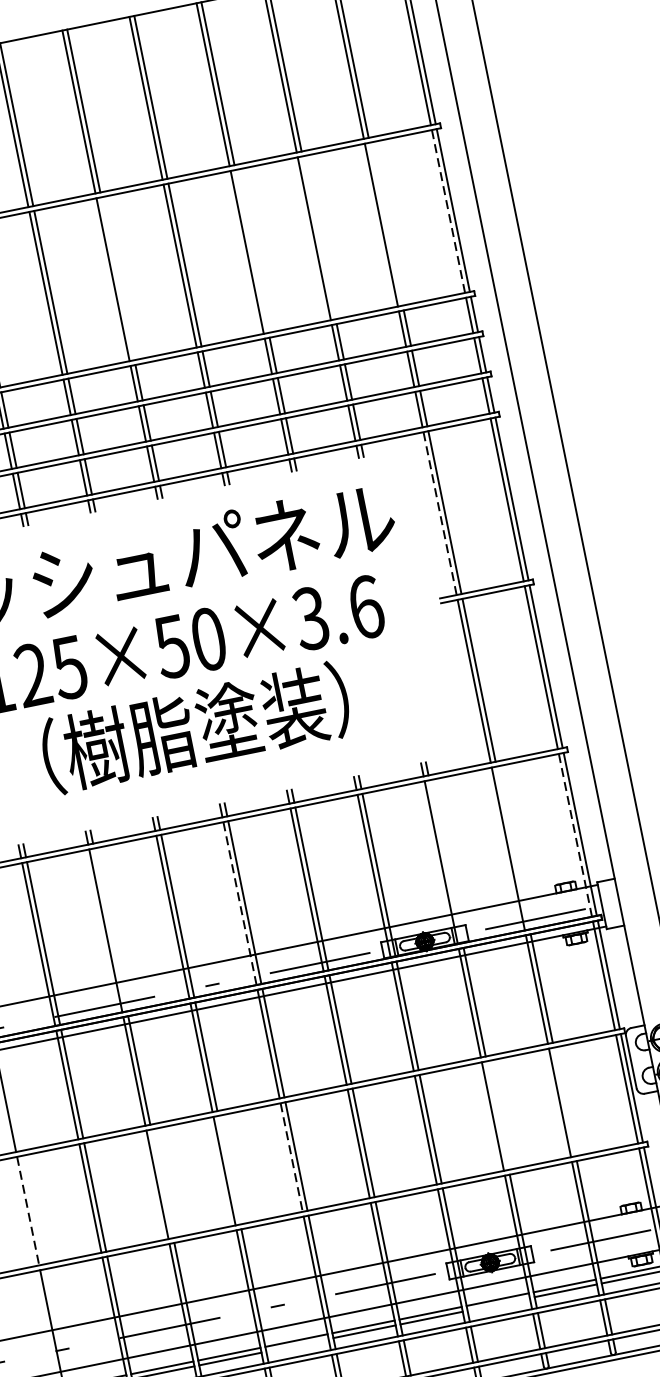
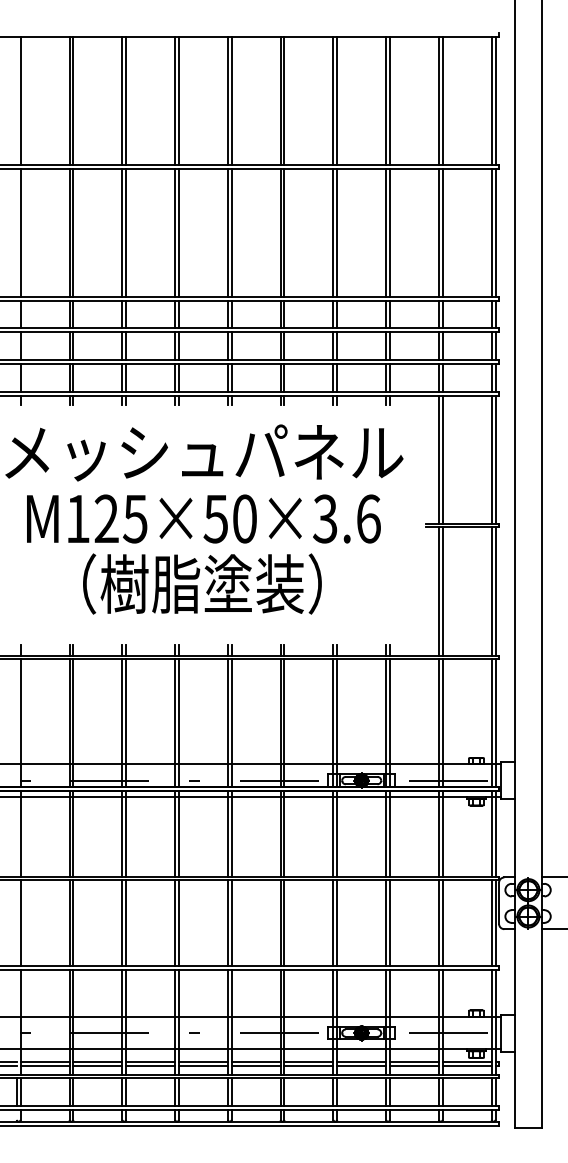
line: (448, 211) -> (491, 232), dashed -> solid
line: (385, 223) -> (442, 232), added
line: (318, 237) -> (389, 232), added
line: (252, 251) -> (337, 232), added
line: (117, 278) -> (231, 232), added
line: (439, 513) -> (438, 459), dashed -> solid
text: (195, 727) -> (202, 583), moved
line: (574, 834) -> (491, 722), dashed -> solid
line: (512, 848) -> (442, 723), added
line: (445, 861) -> (389, 723), added
line: (239, 902) -> (227, 722), dashed -> solid
line: (111, 929) -> (126, 723), added
line: (564, 1101) -> (442, 922), added
line: (496, 1114) -> (389, 922), added
line: (291, 1158) -> (227, 923), dashed -> solid
line: (228, 1169) -> (178, 922), added
line: (162, 1182) -> (126, 922), added
line: (28, 1211) -> (20, 923), dashed -> solid
line: (498, 1303) -> (361, 1065), added
line: (296, 1345) -> (202, 1065), added

